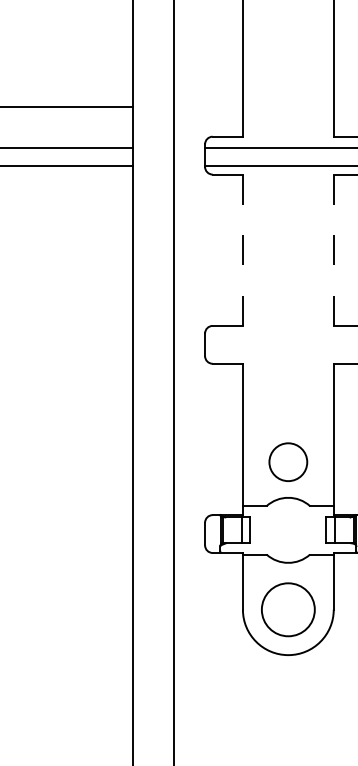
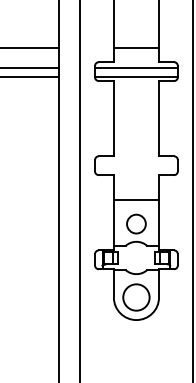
line: (288, 107) -> (136, 47), added
line: (242, 249) -> (113, 118), dashed -> solid
line: (334, 249) -> (159, 118), dashed -> solid
line: (288, 412) -> (136, 199), added

